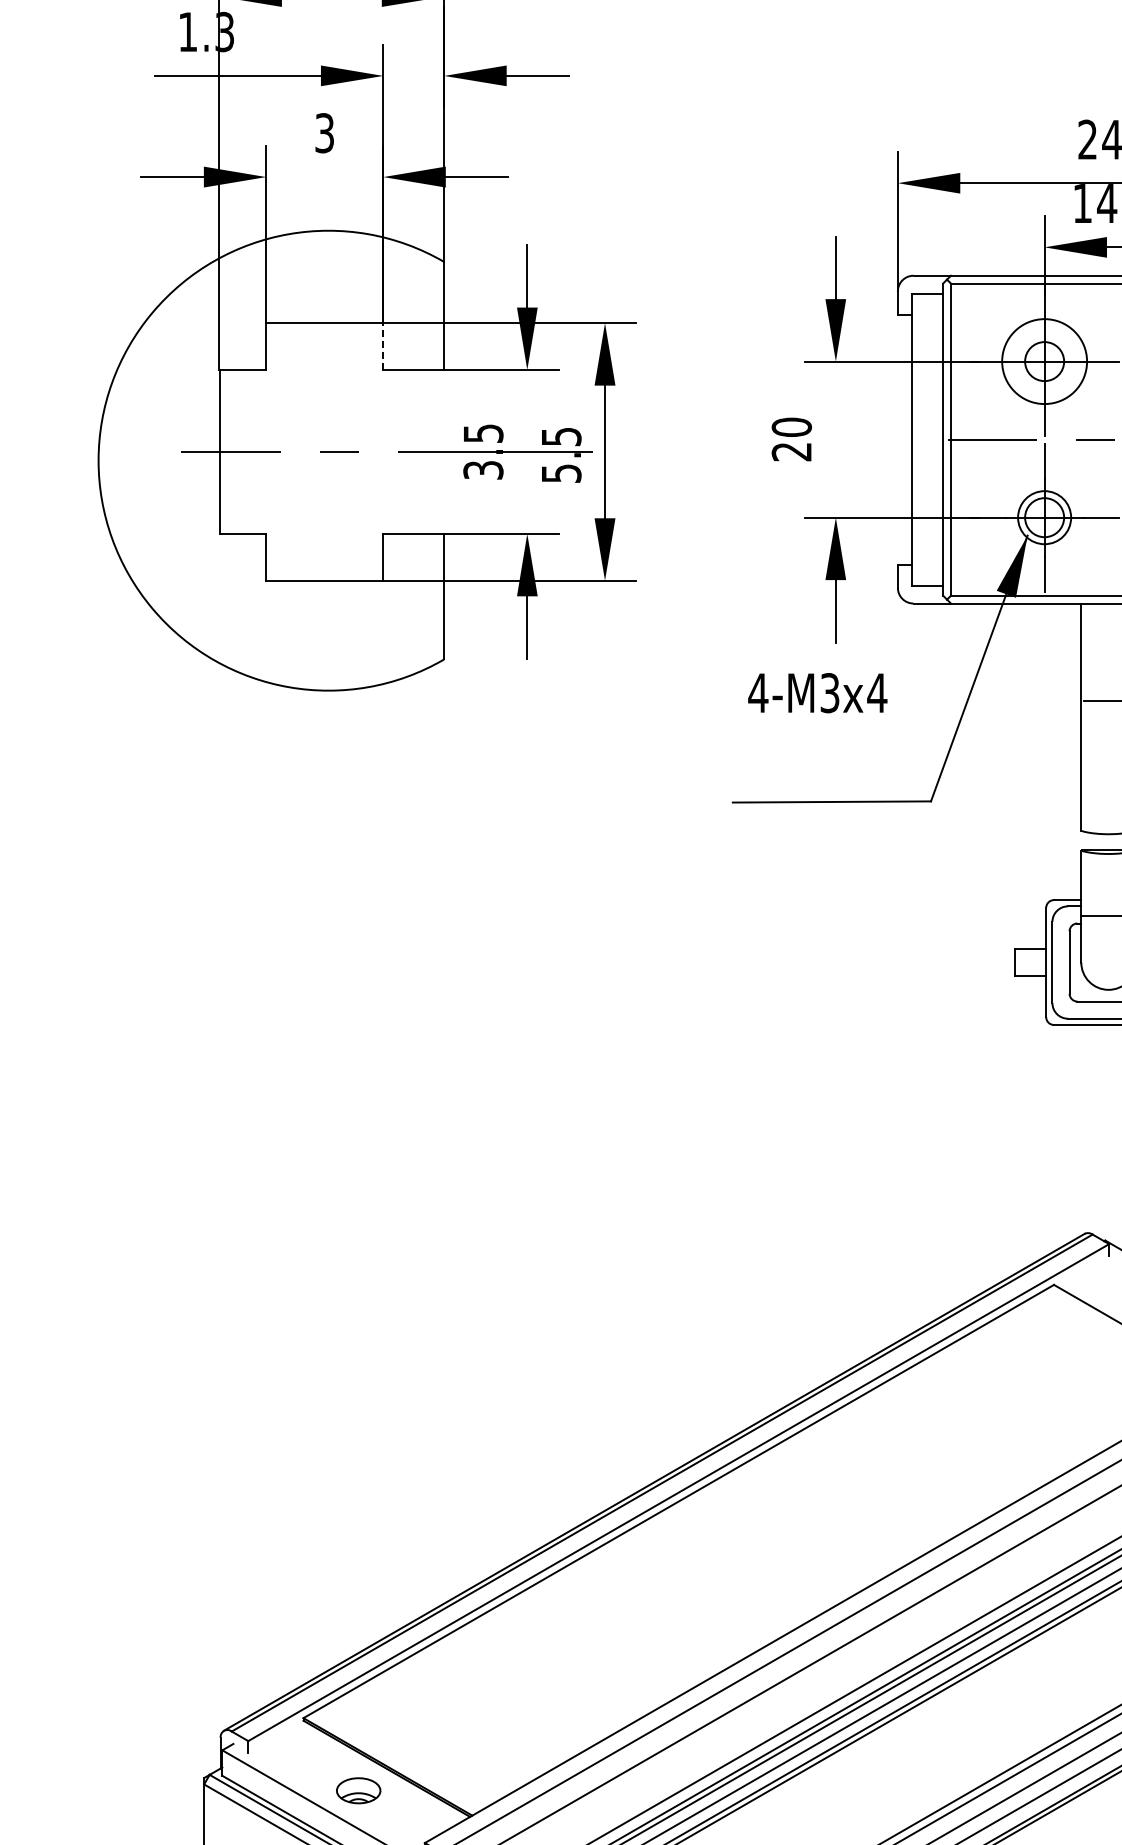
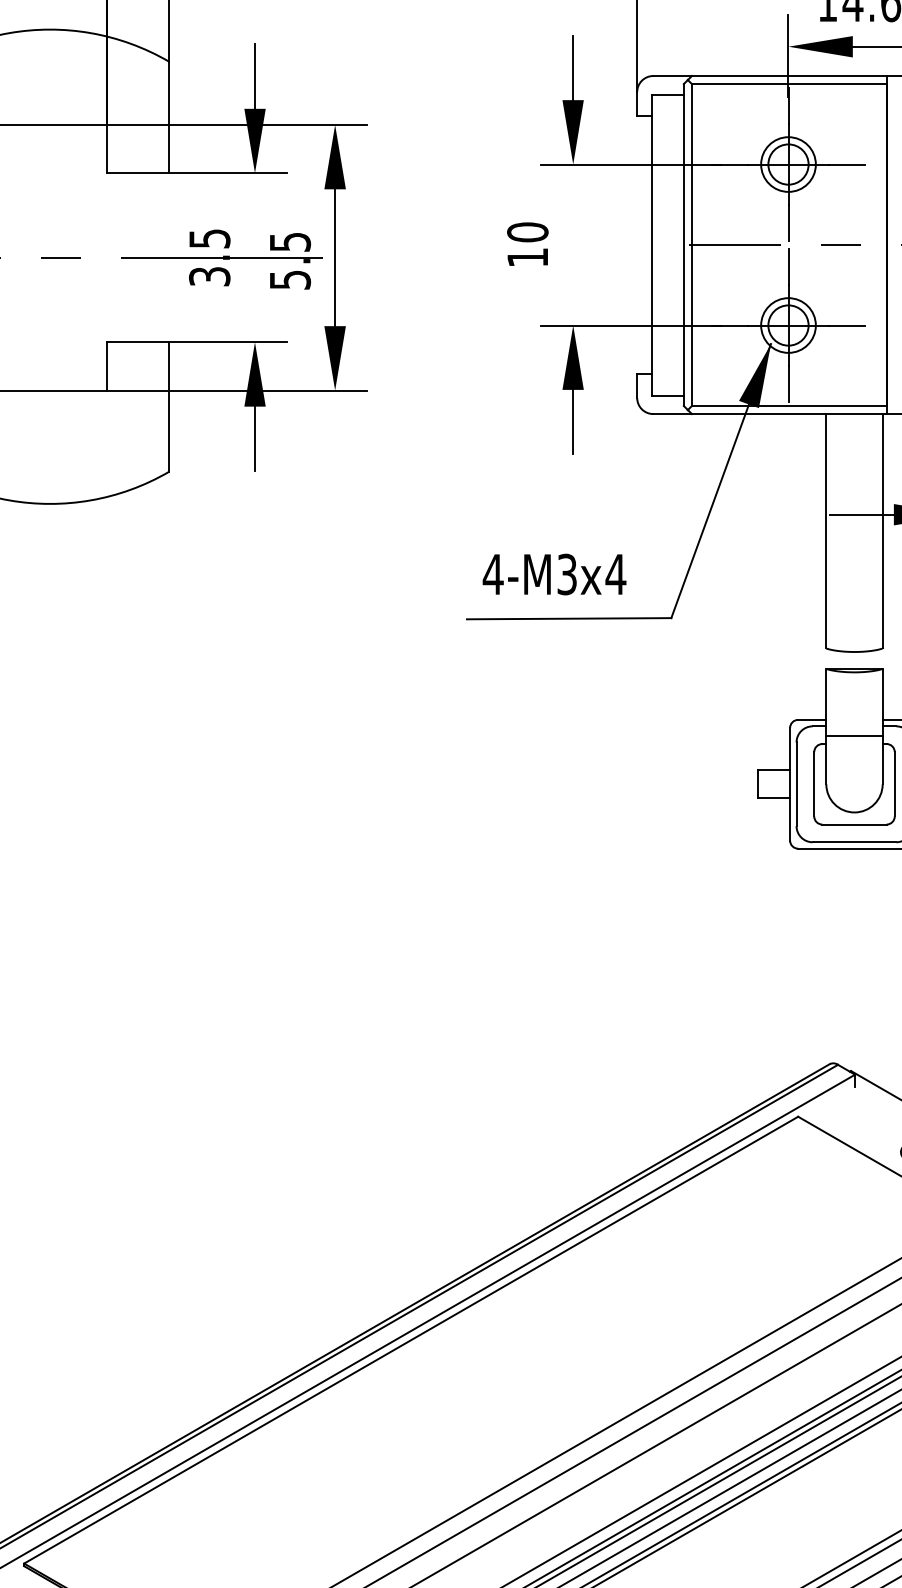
line: (383, 346) -> (106, 148), dashed -> solid
circle: (1044, 361) -> (788, 164), size x0.62
text: (791, 452) -> (527, 258), 20 -> 10
text: (817, 693) -> (554, 574), moved

